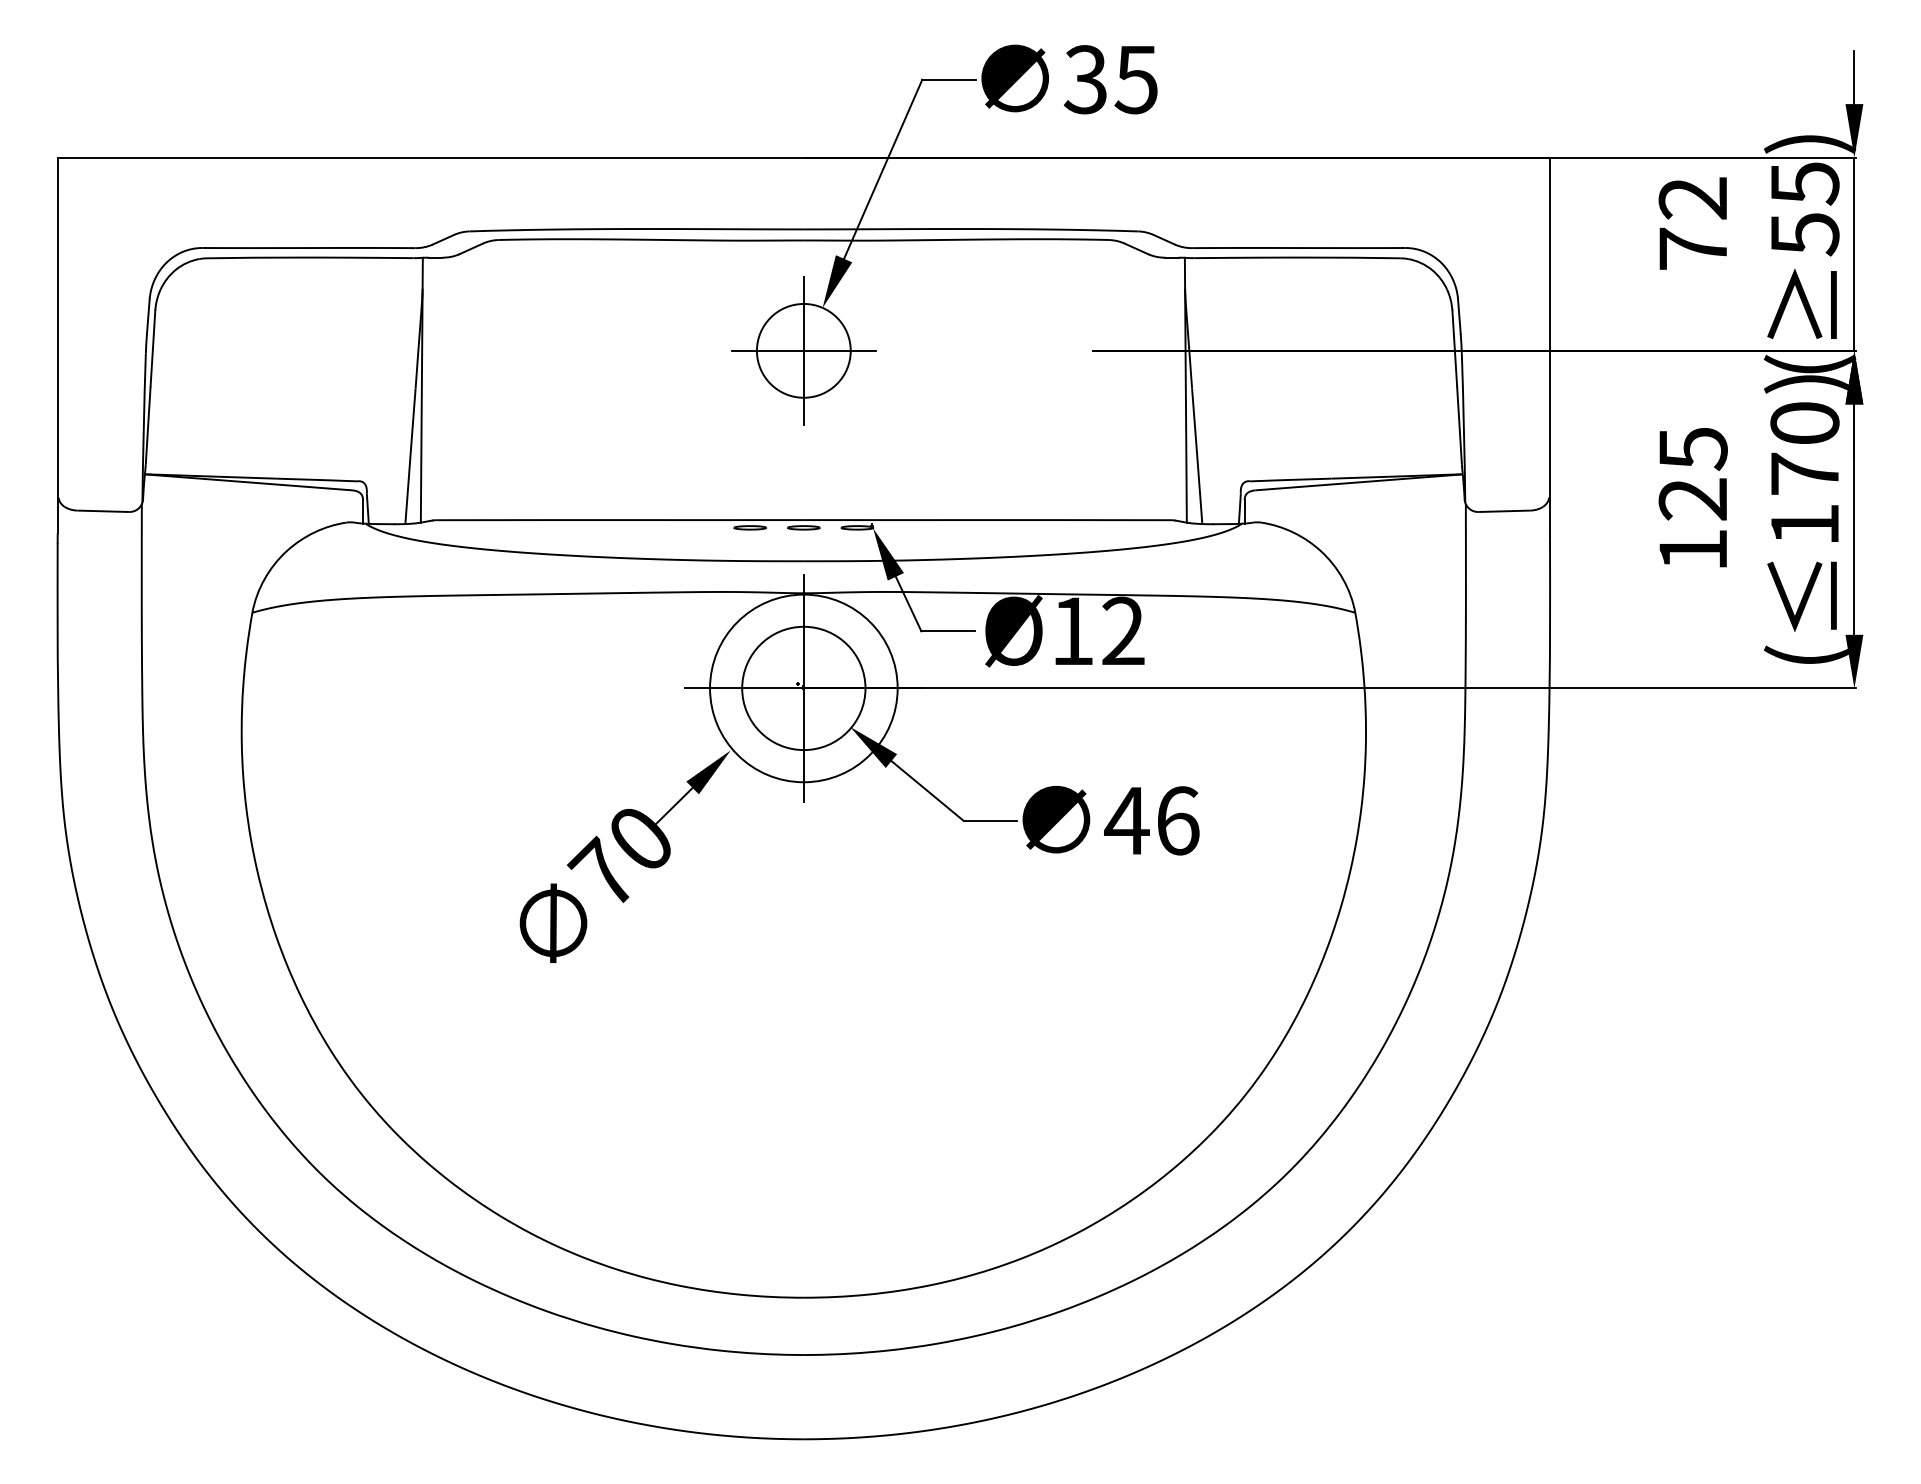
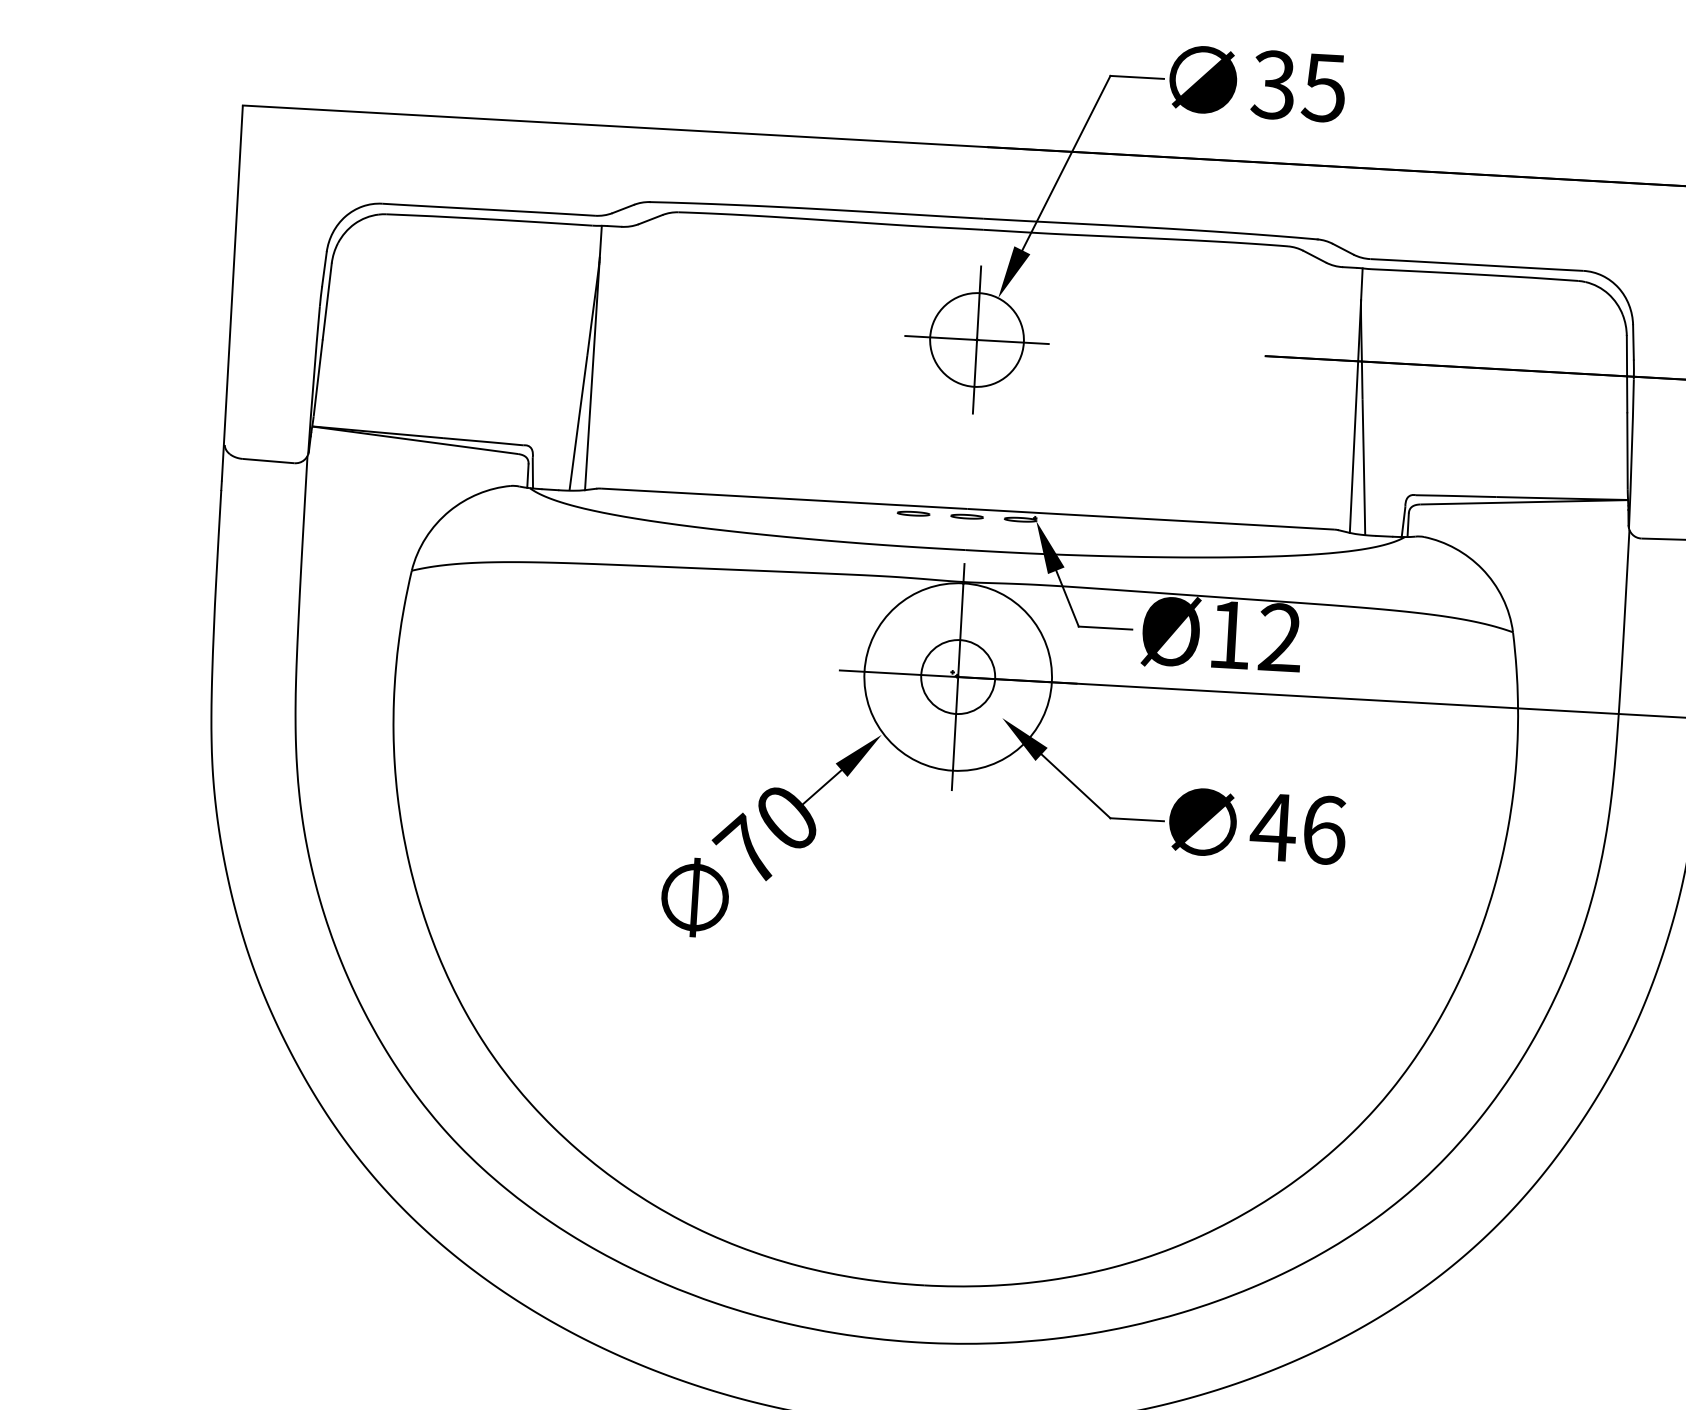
circle: (803, 688) -> (957, 677), size x0.6

